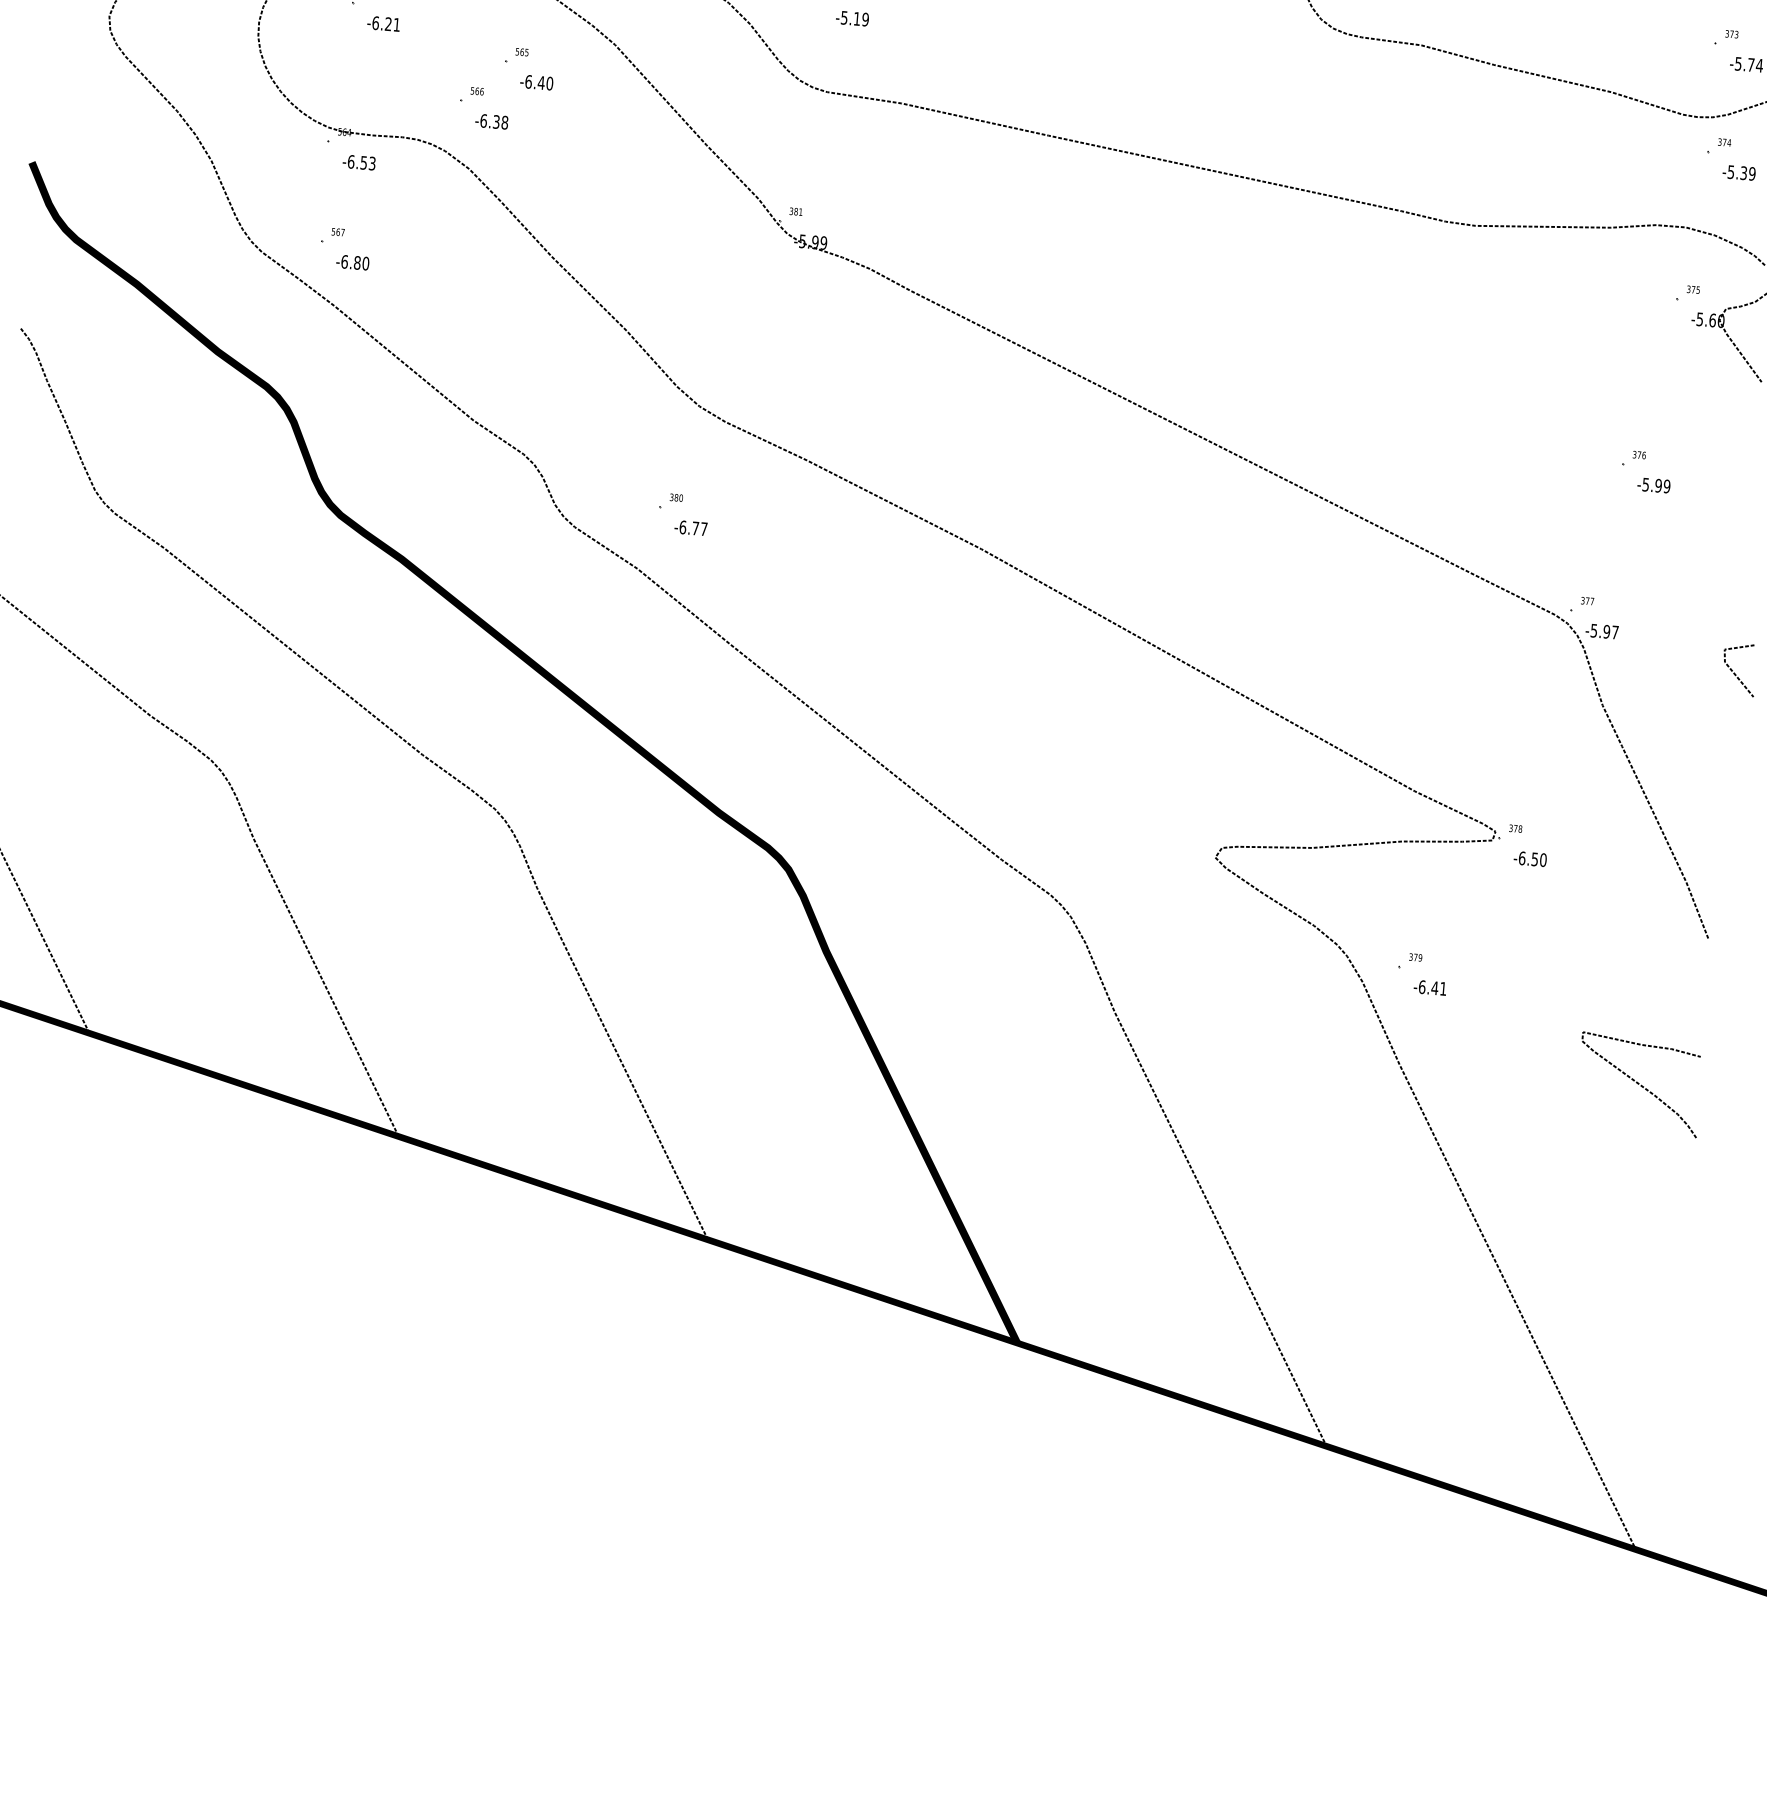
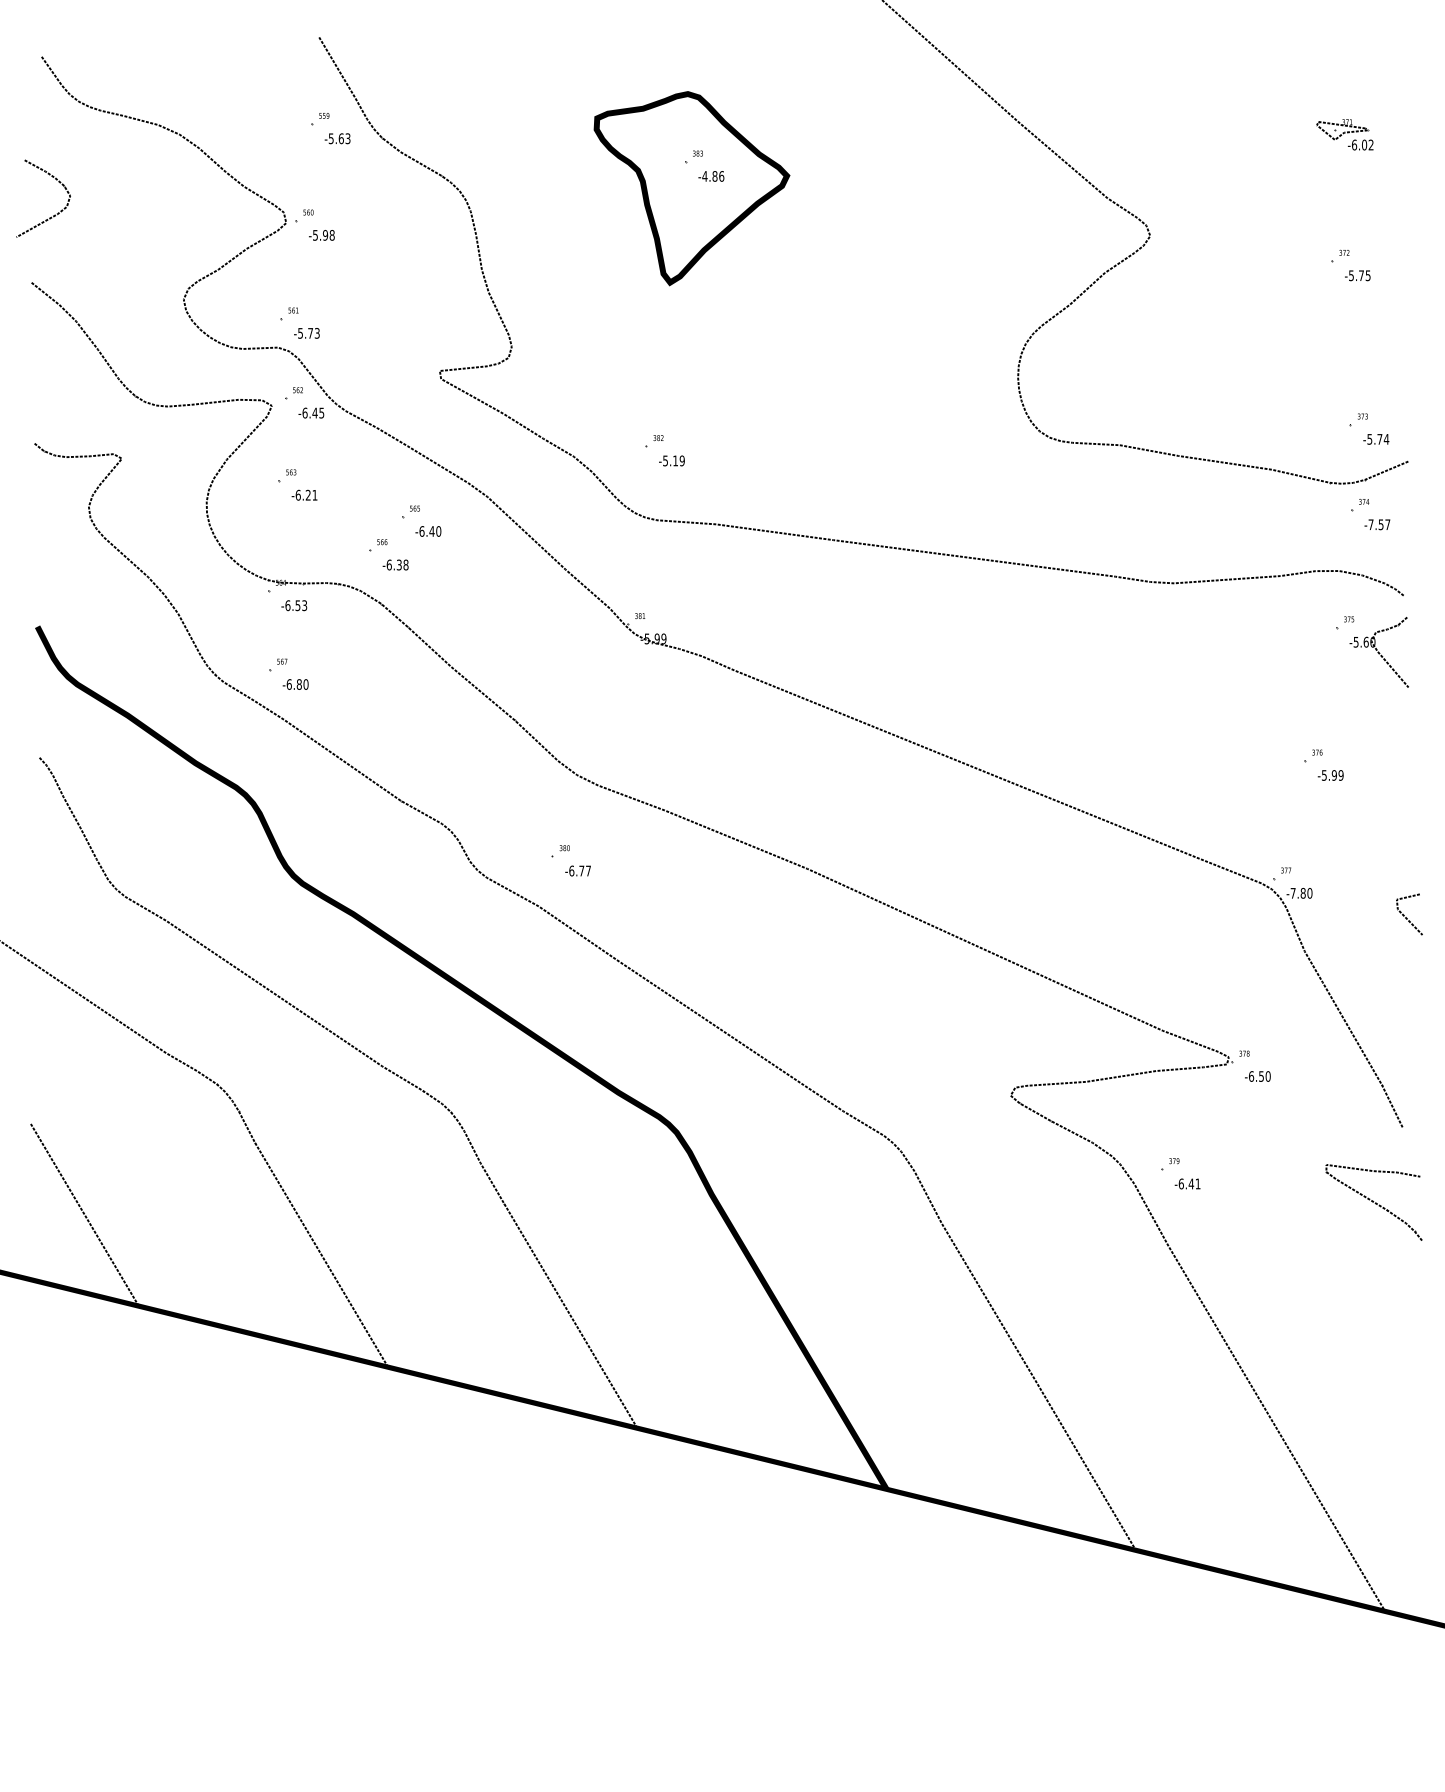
text: (1741, 172) -> (1379, 524), -5.39 -> -7.57
text: (1604, 631) -> (1301, 893), -5.97 -> -7.80
curve: (1638, 1084) -> (1373, 1202), moved

